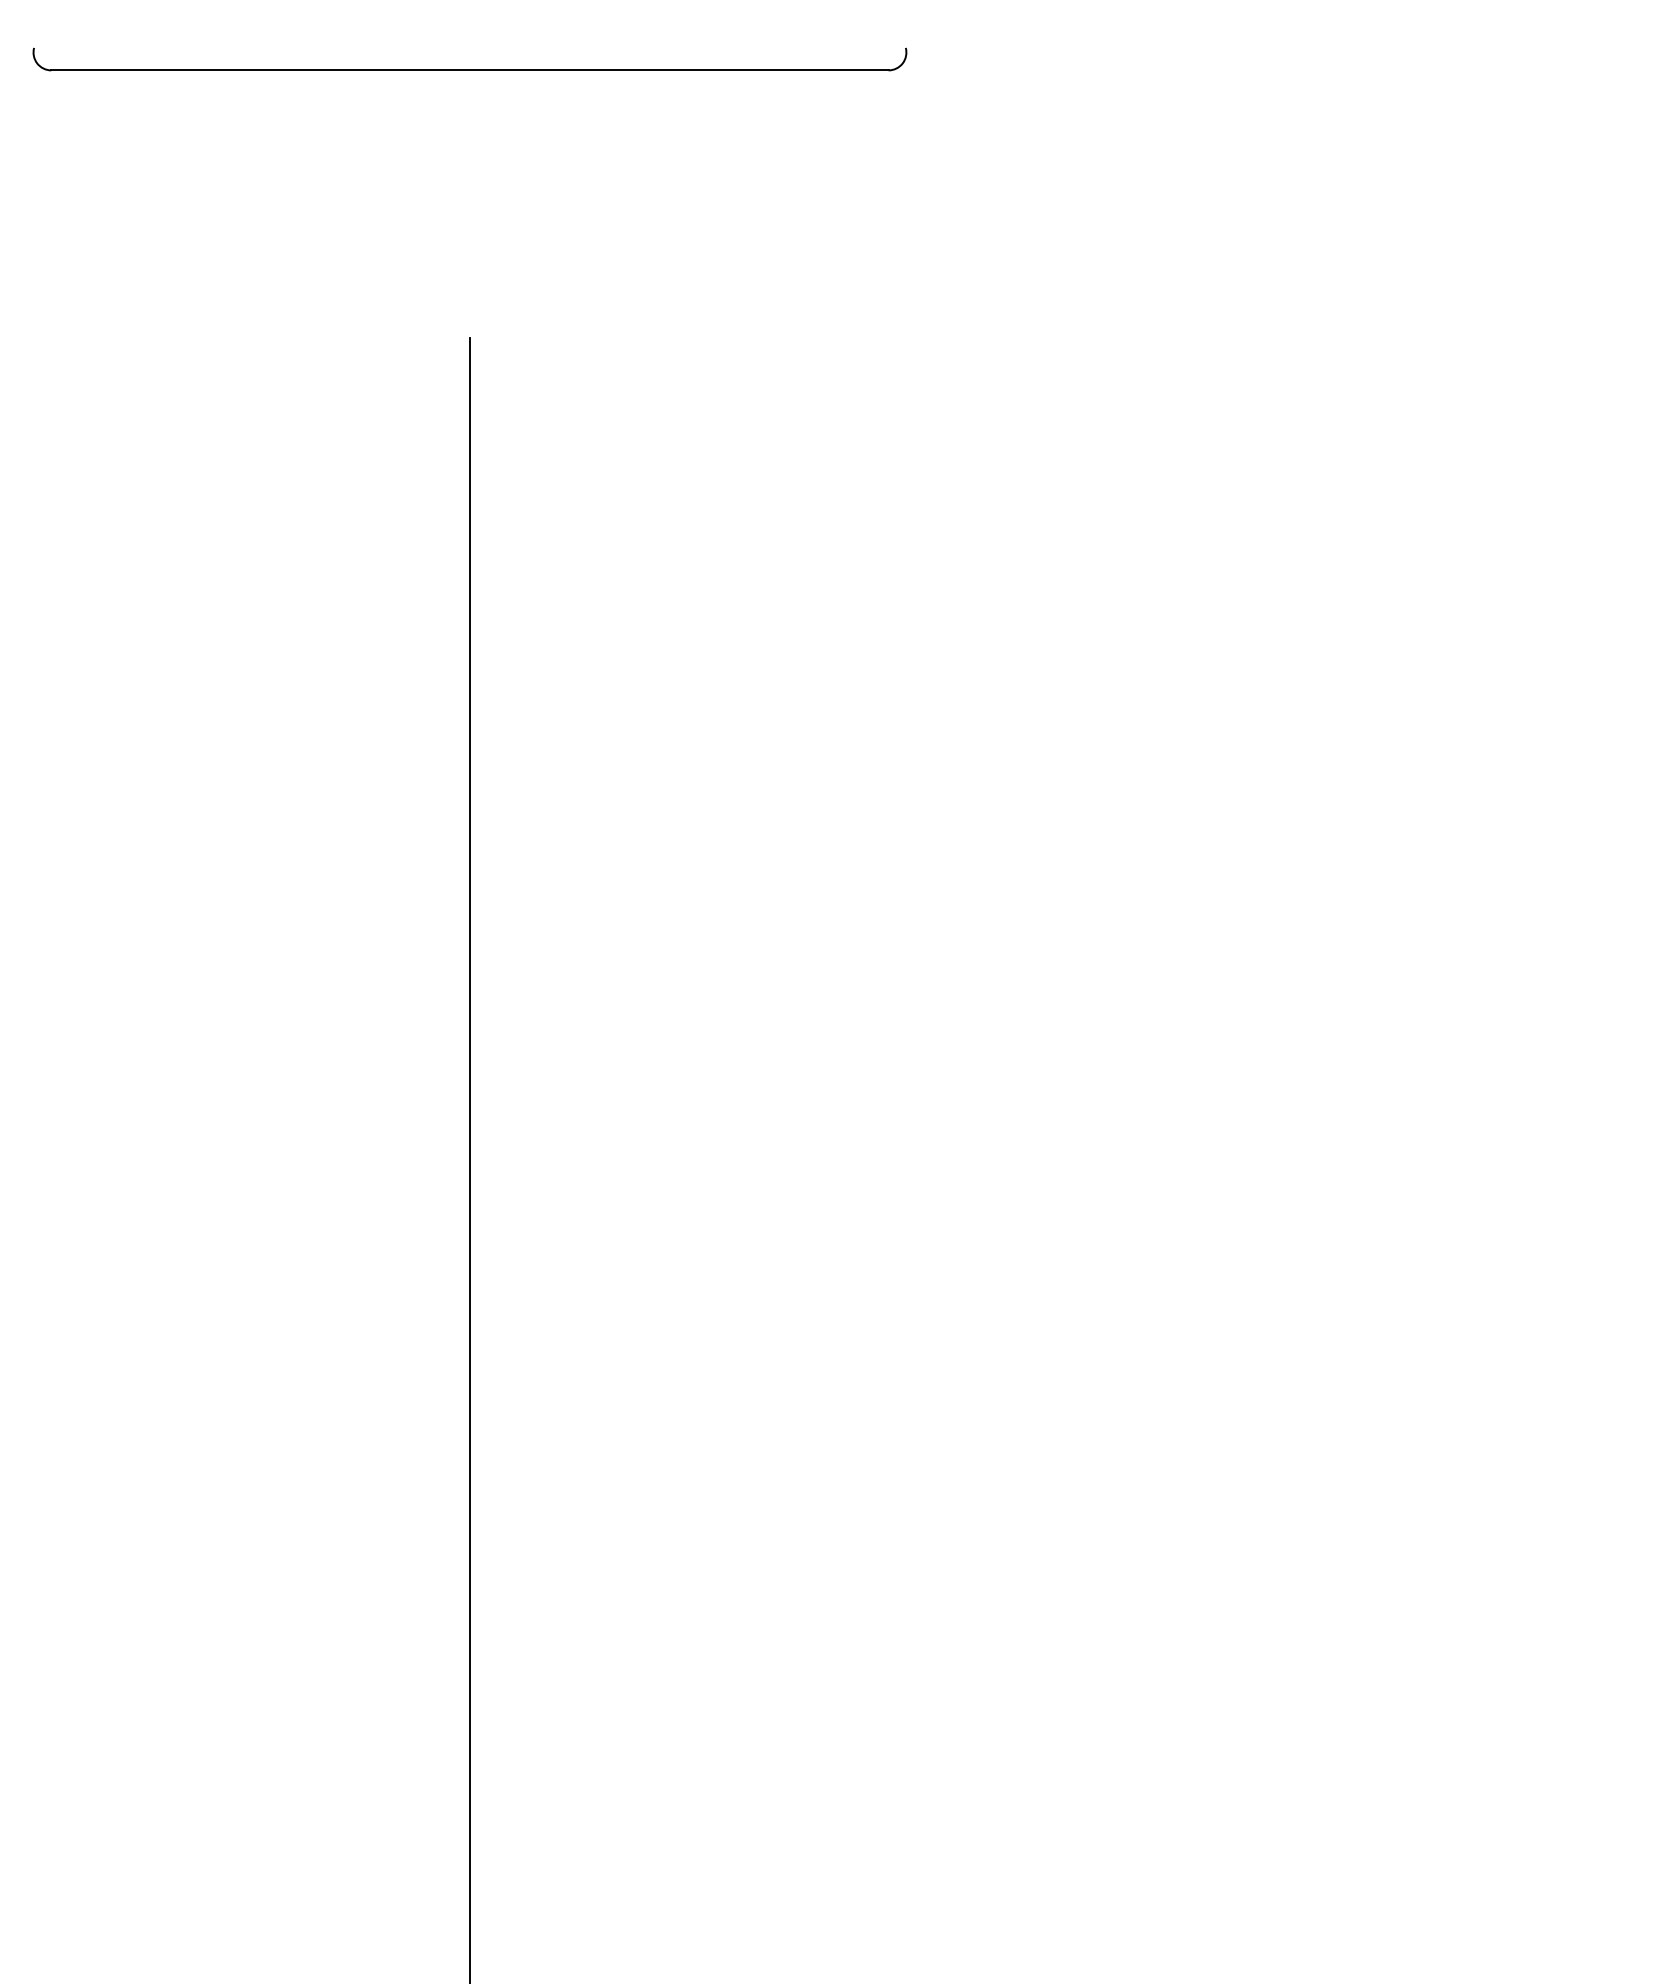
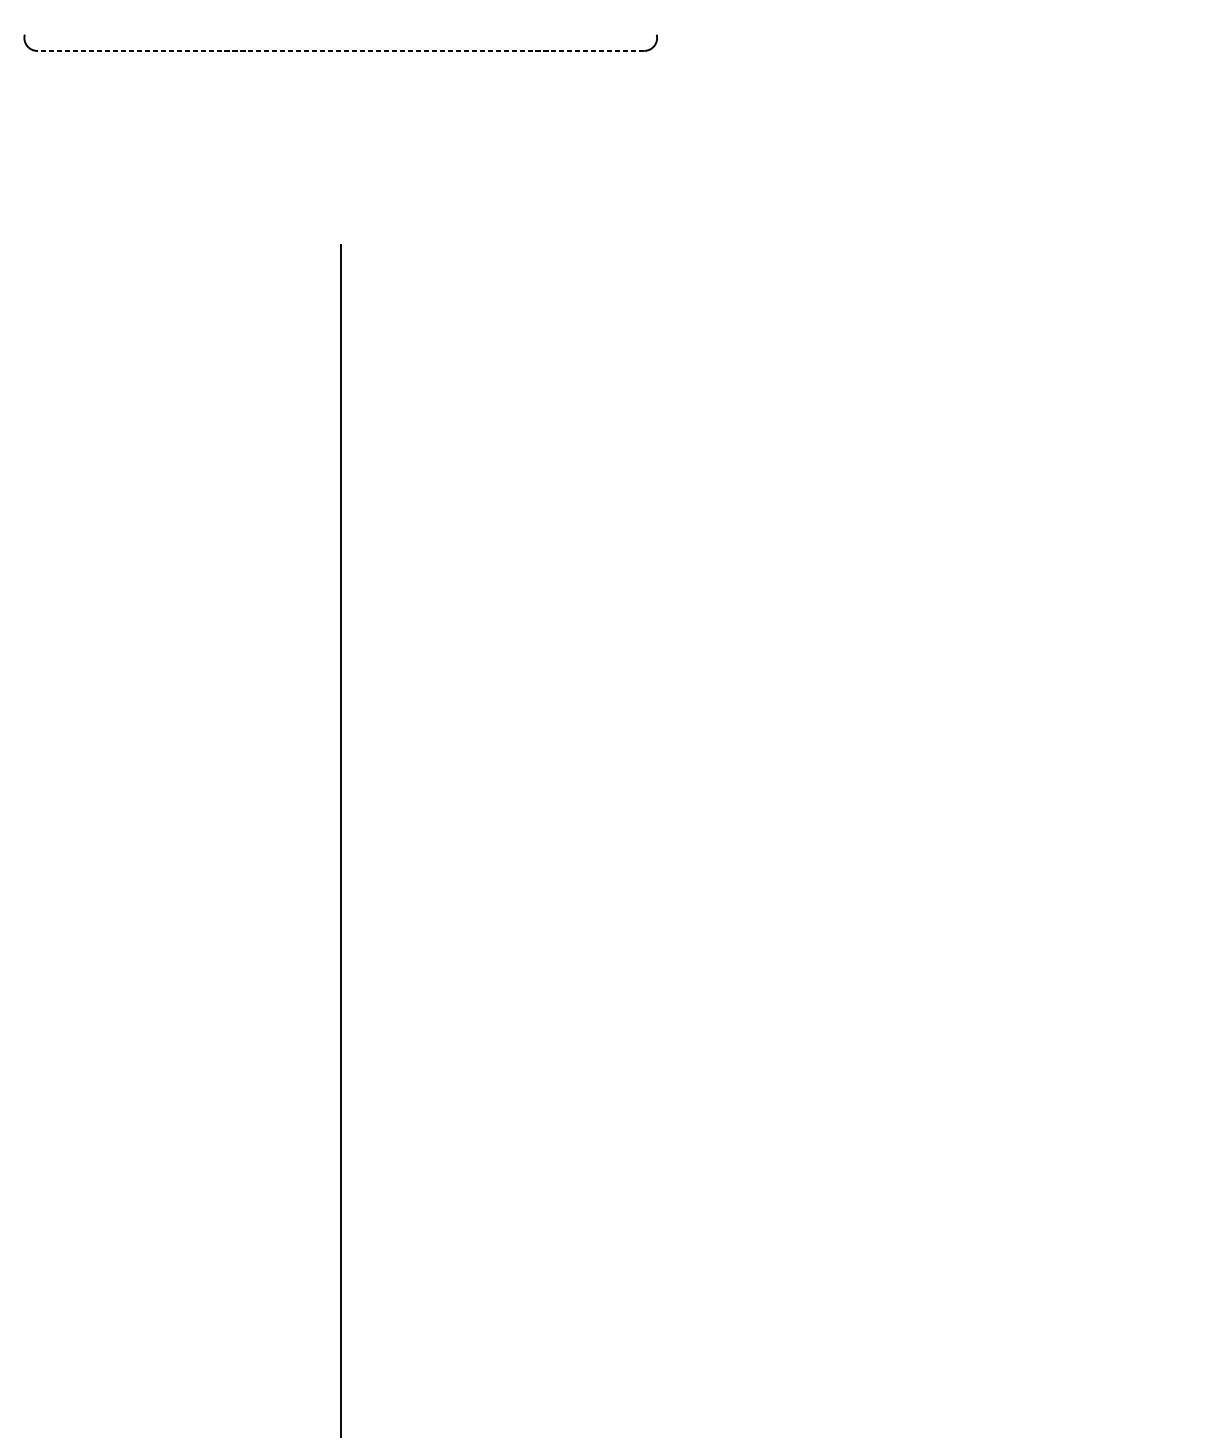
line: (469, 70) -> (340, 51), solid -> dashed

